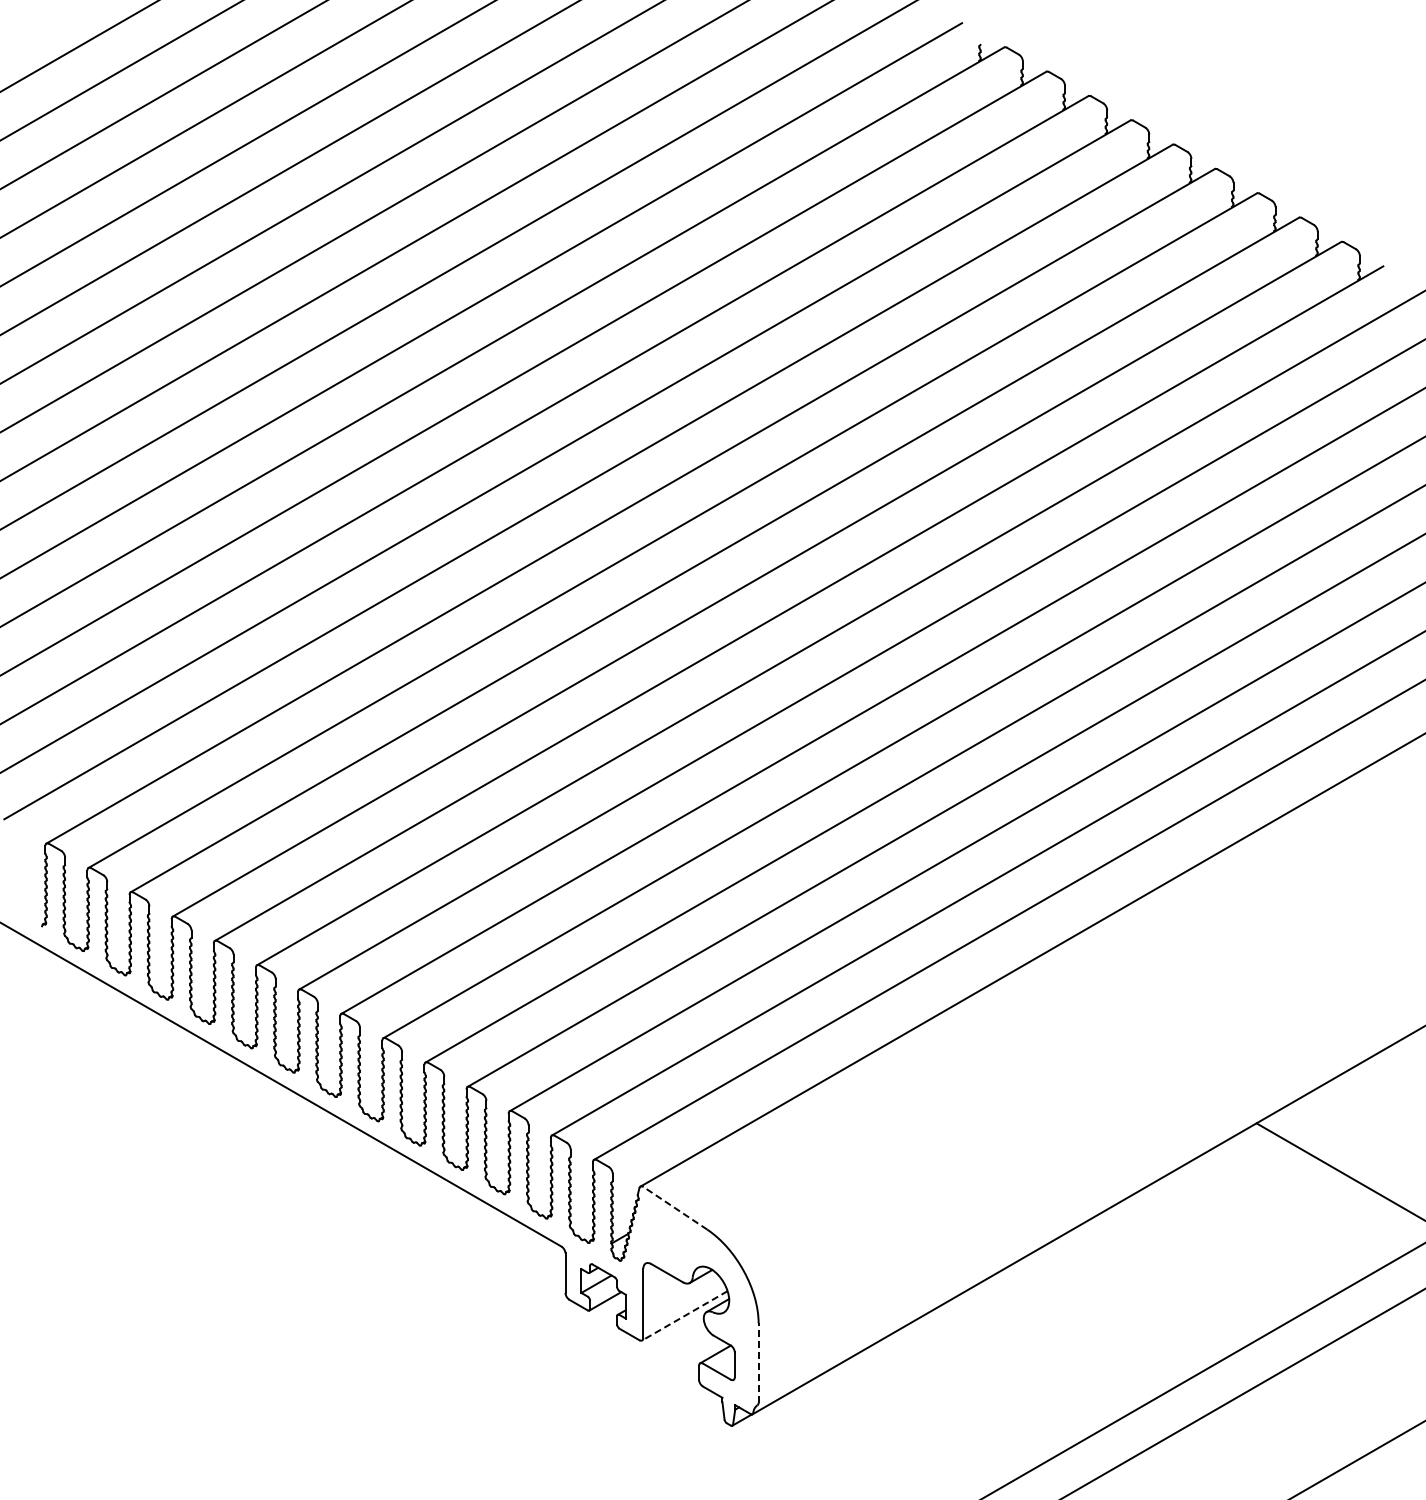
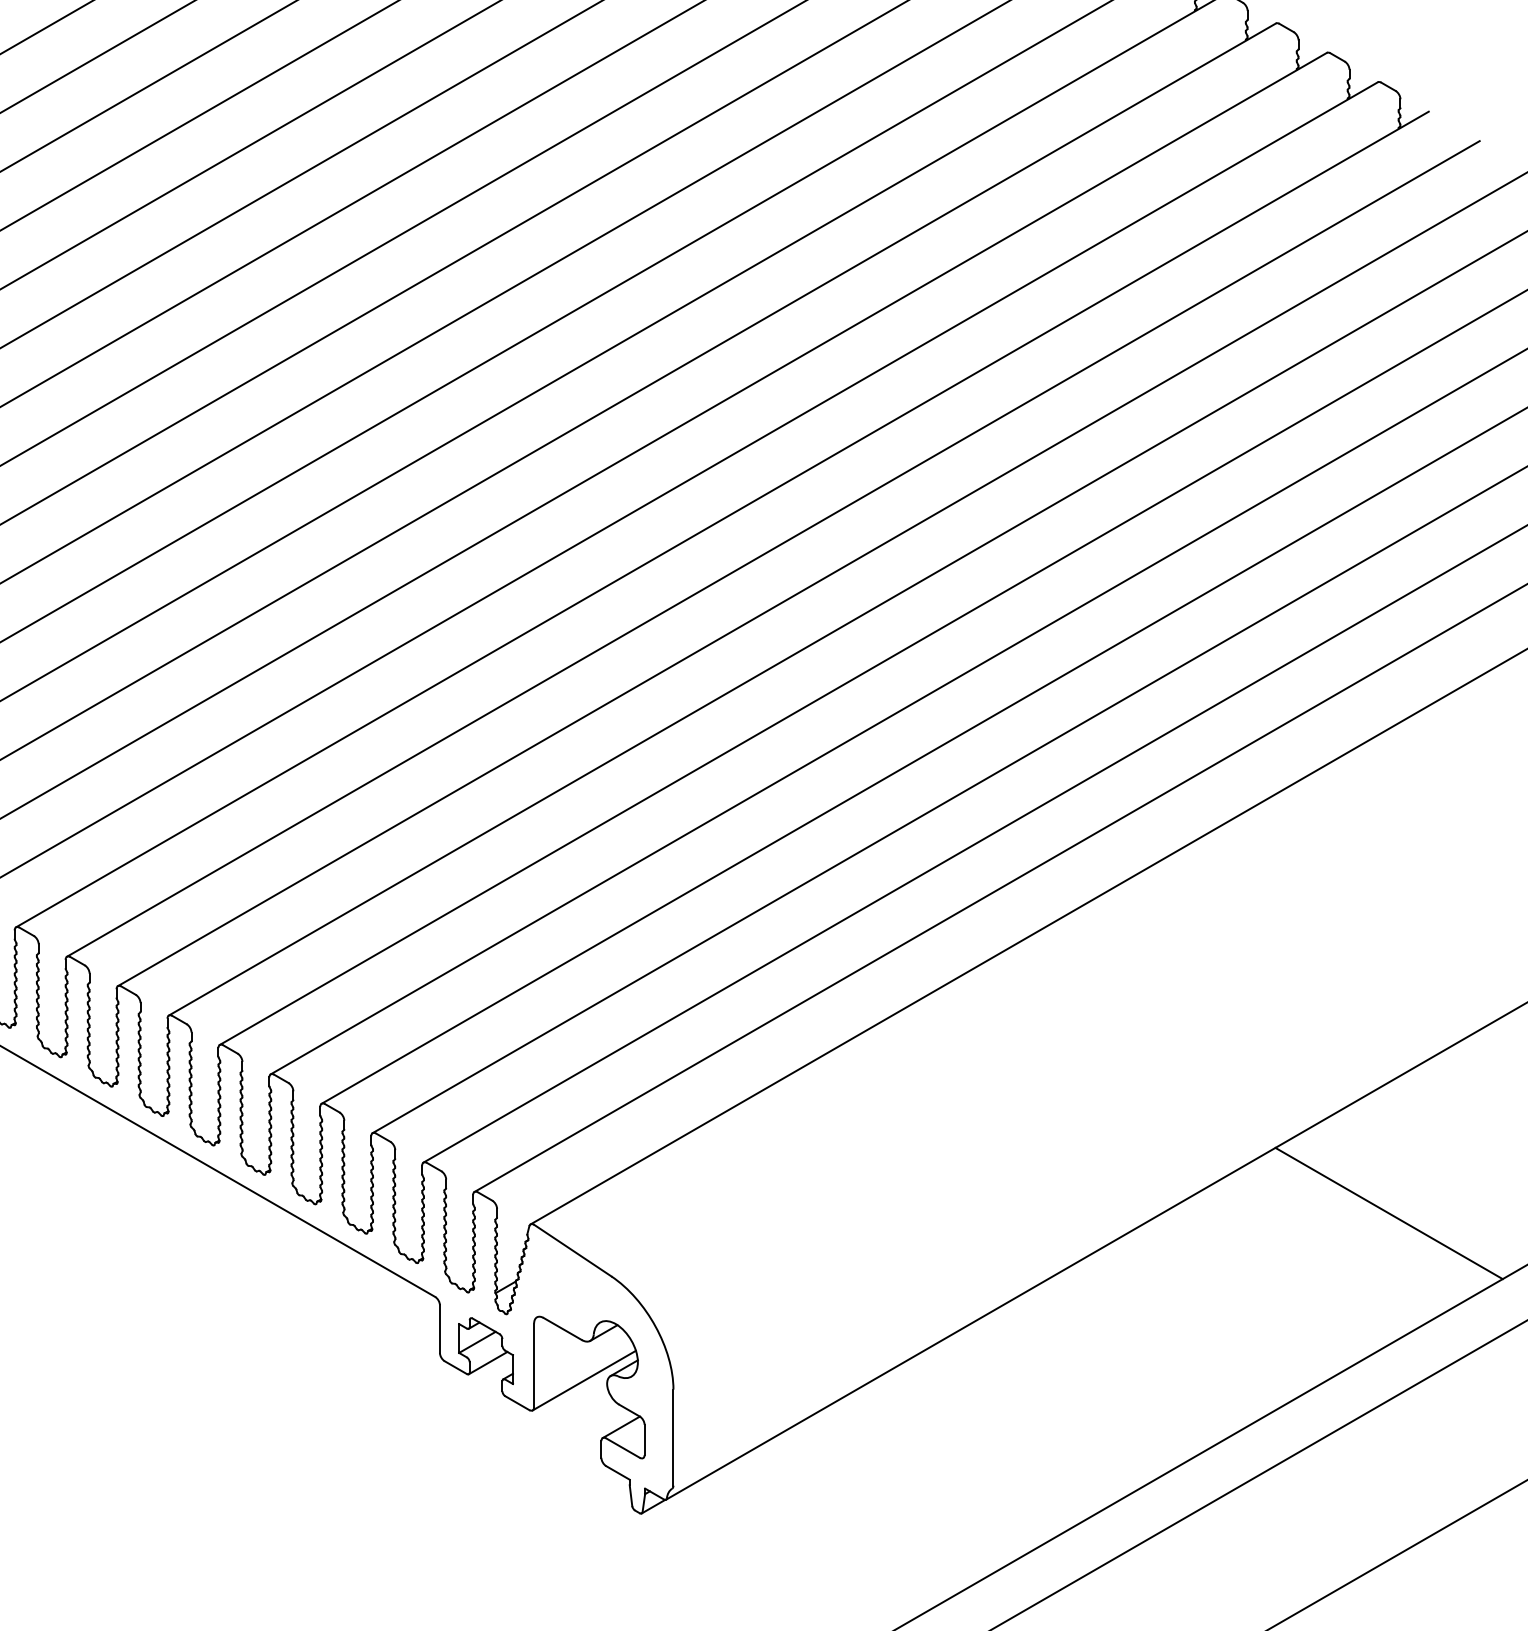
line: (675, 1208) -> (572, 1250), dashed -> solid
line: (684, 1316) -> (583, 1381), dashed -> solid
line: (758, 1363) -> (673, 1438), dashed -> solid

